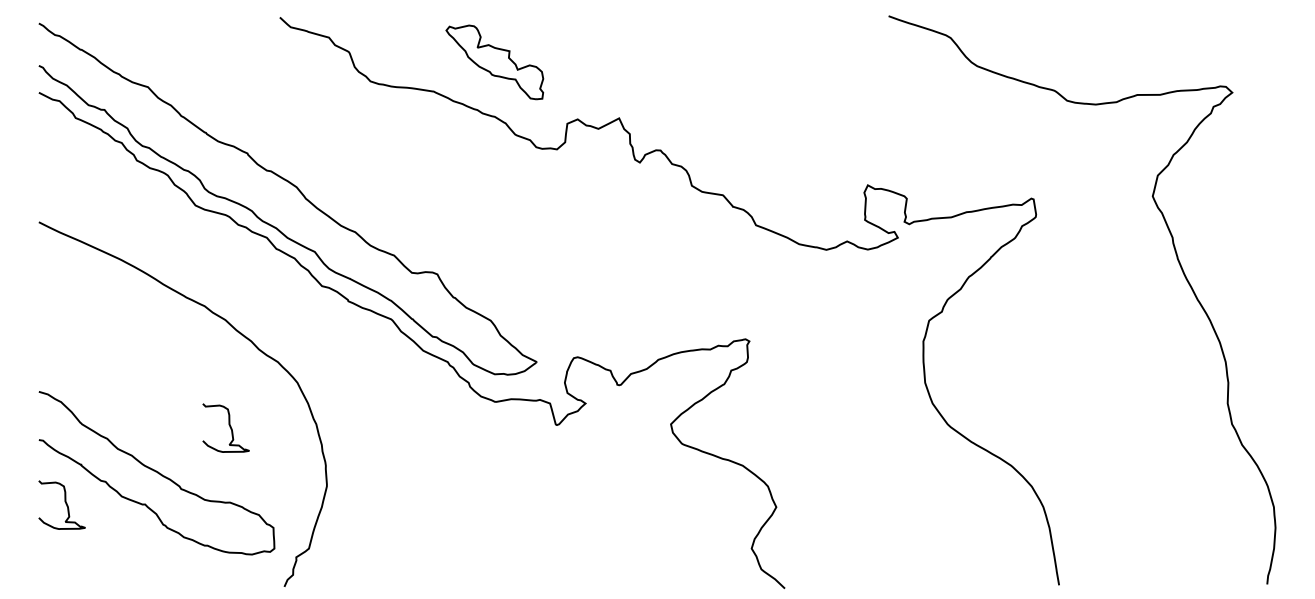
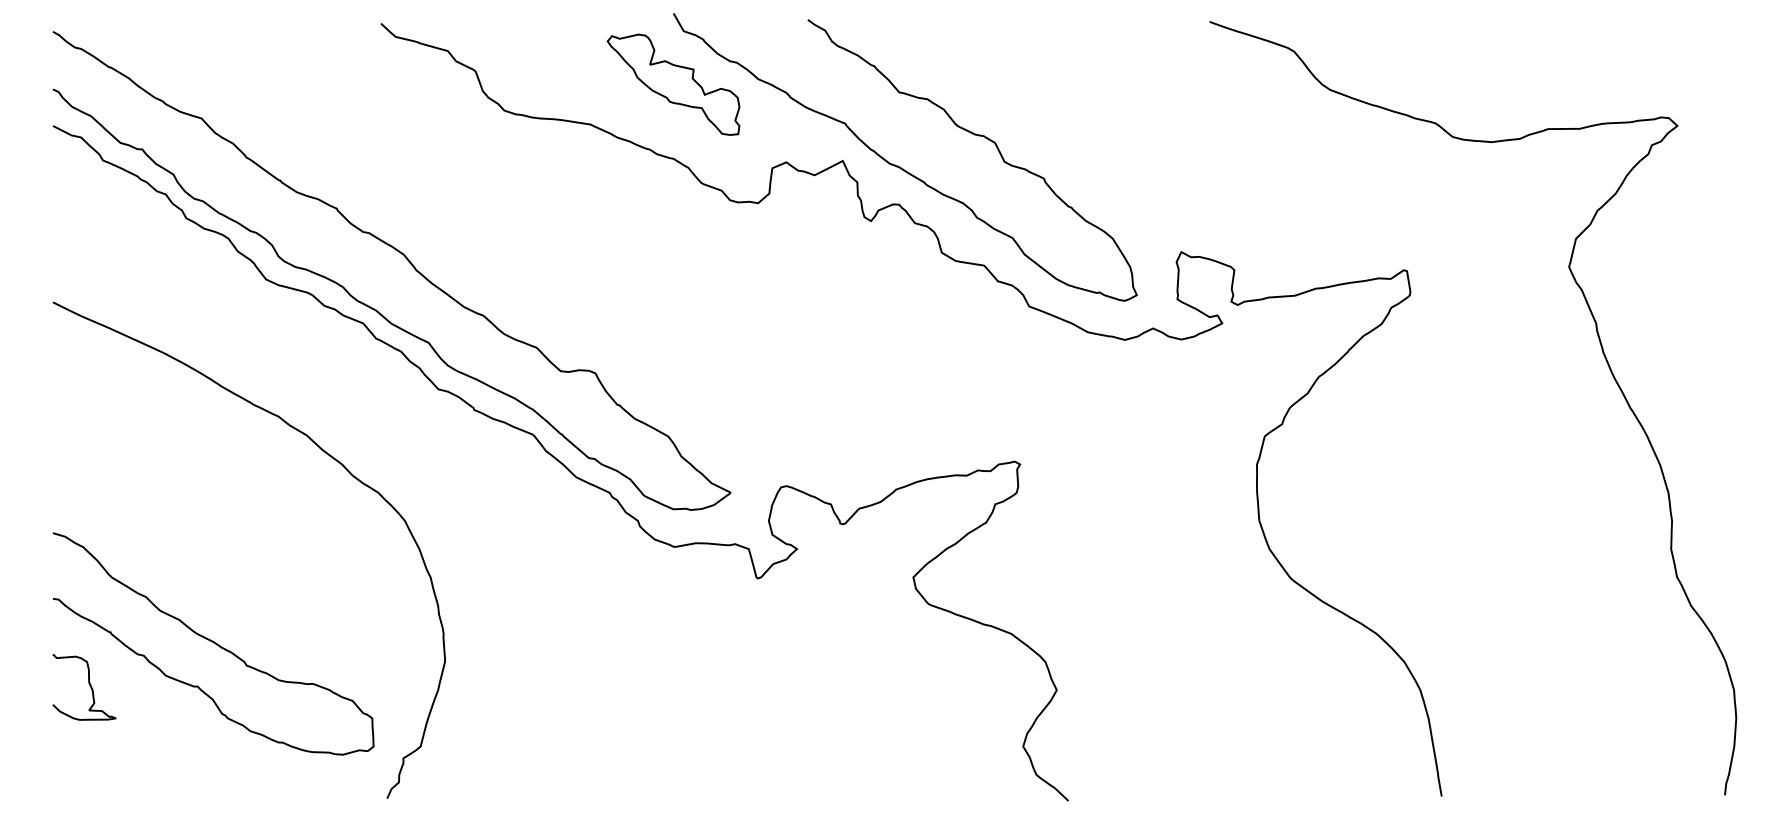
curve: (661, 122) -> (900, 166), added
curve: (229, 427) -> (312, 581), removed

